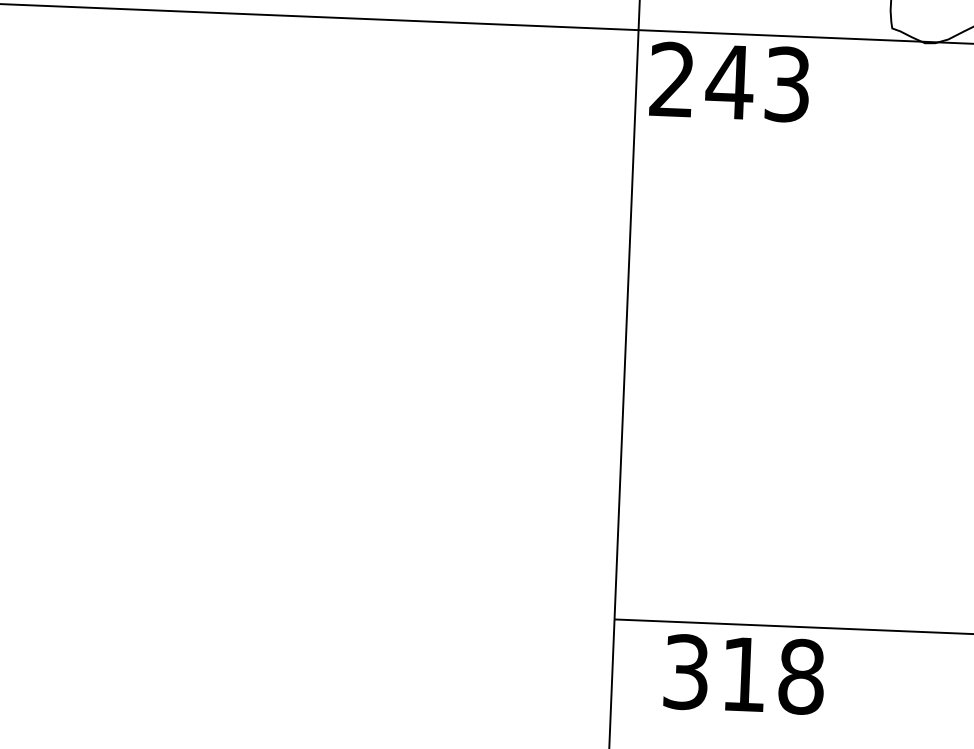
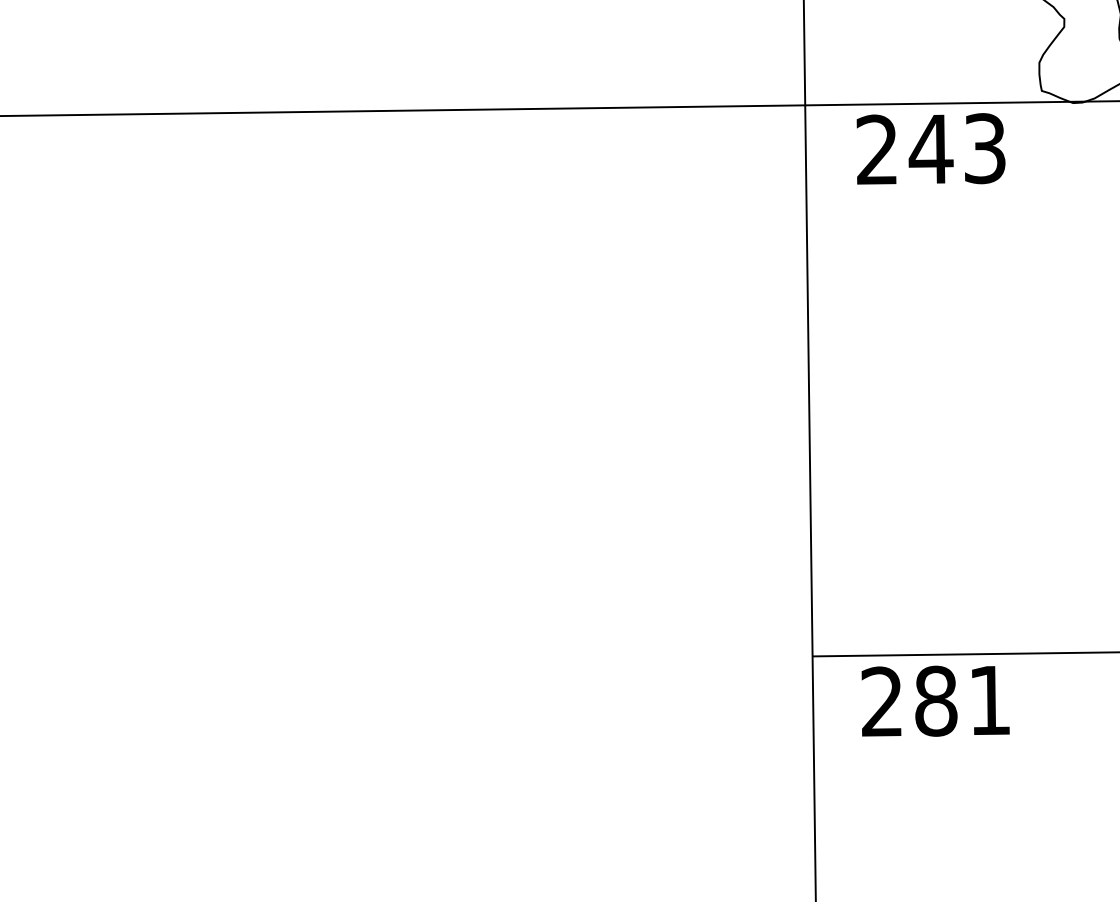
text: (729, 81) -> (930, 148), moved
text: (744, 674) -> (936, 701), 318 -> 281

